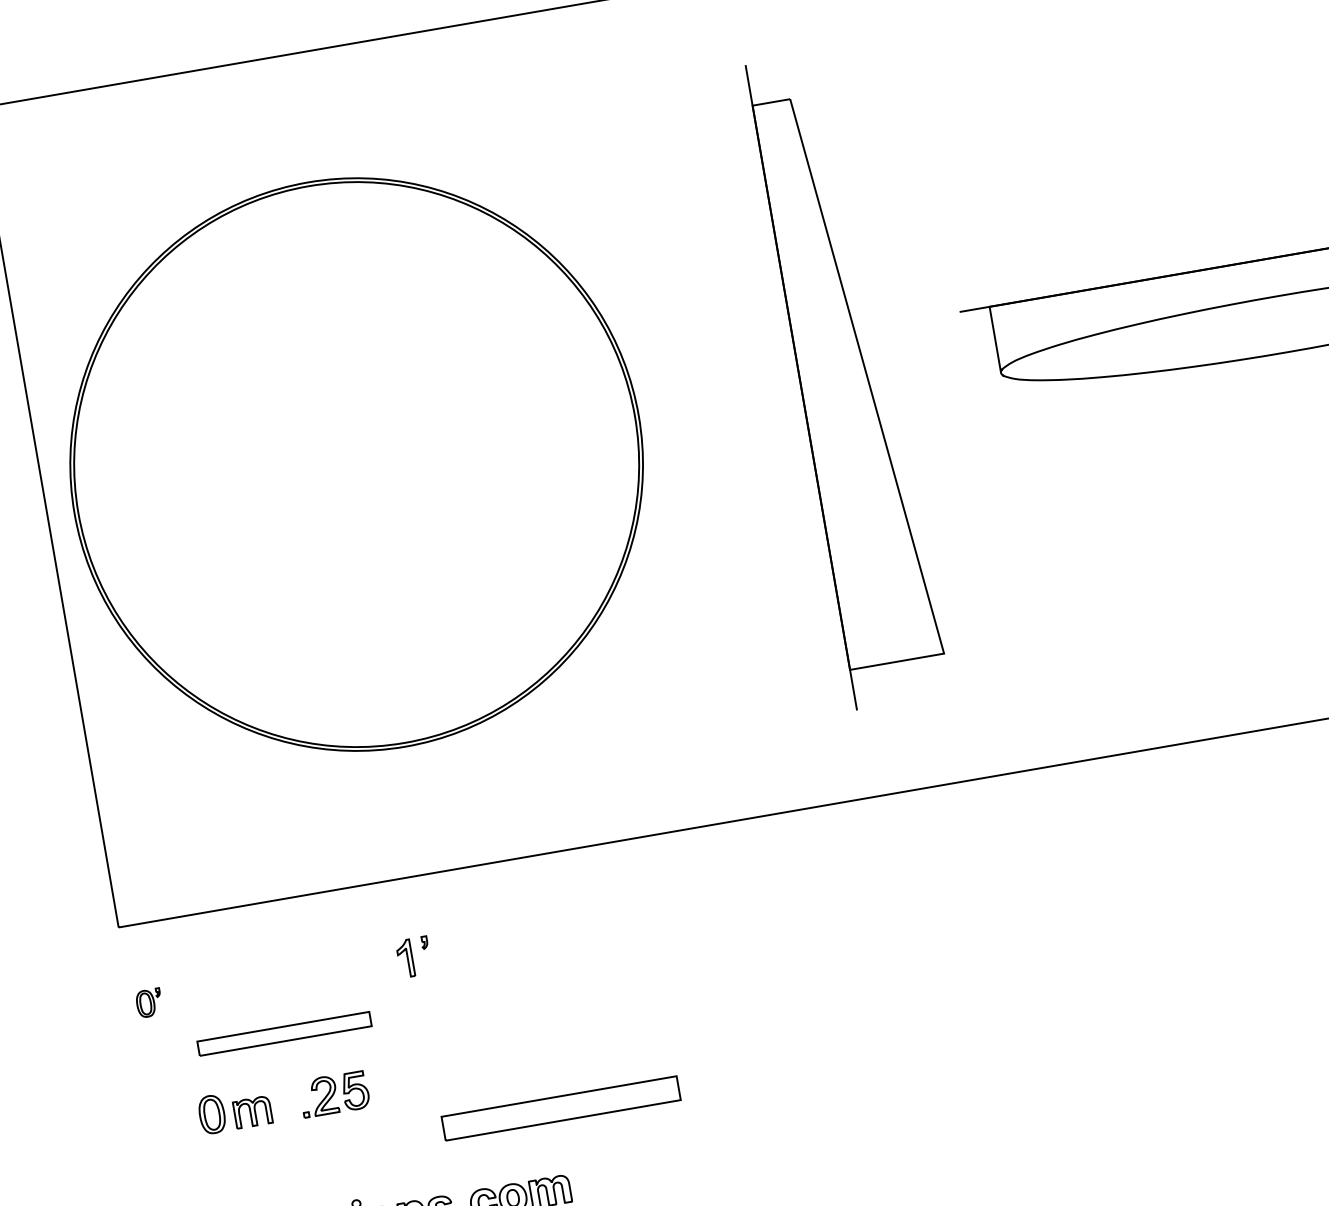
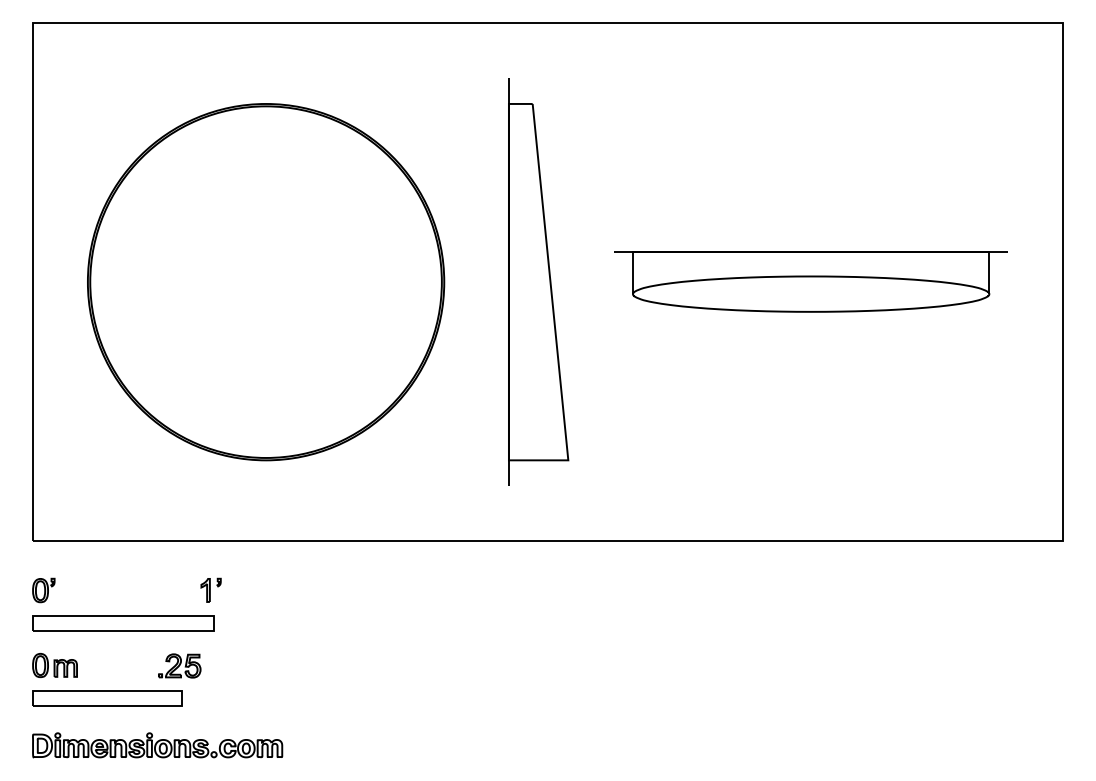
part: (357, 464) -> (266, 282), moved
part: (148, 1003) -> (43, 590), size x1.43
part: (284, 1033) -> (123, 623), size x1.67
part: (333, 1093) -> (179, 665), moved
part: (561, 1108) -> (107, 698), moved
part: (234, 1110) -> (54, 665), moved

